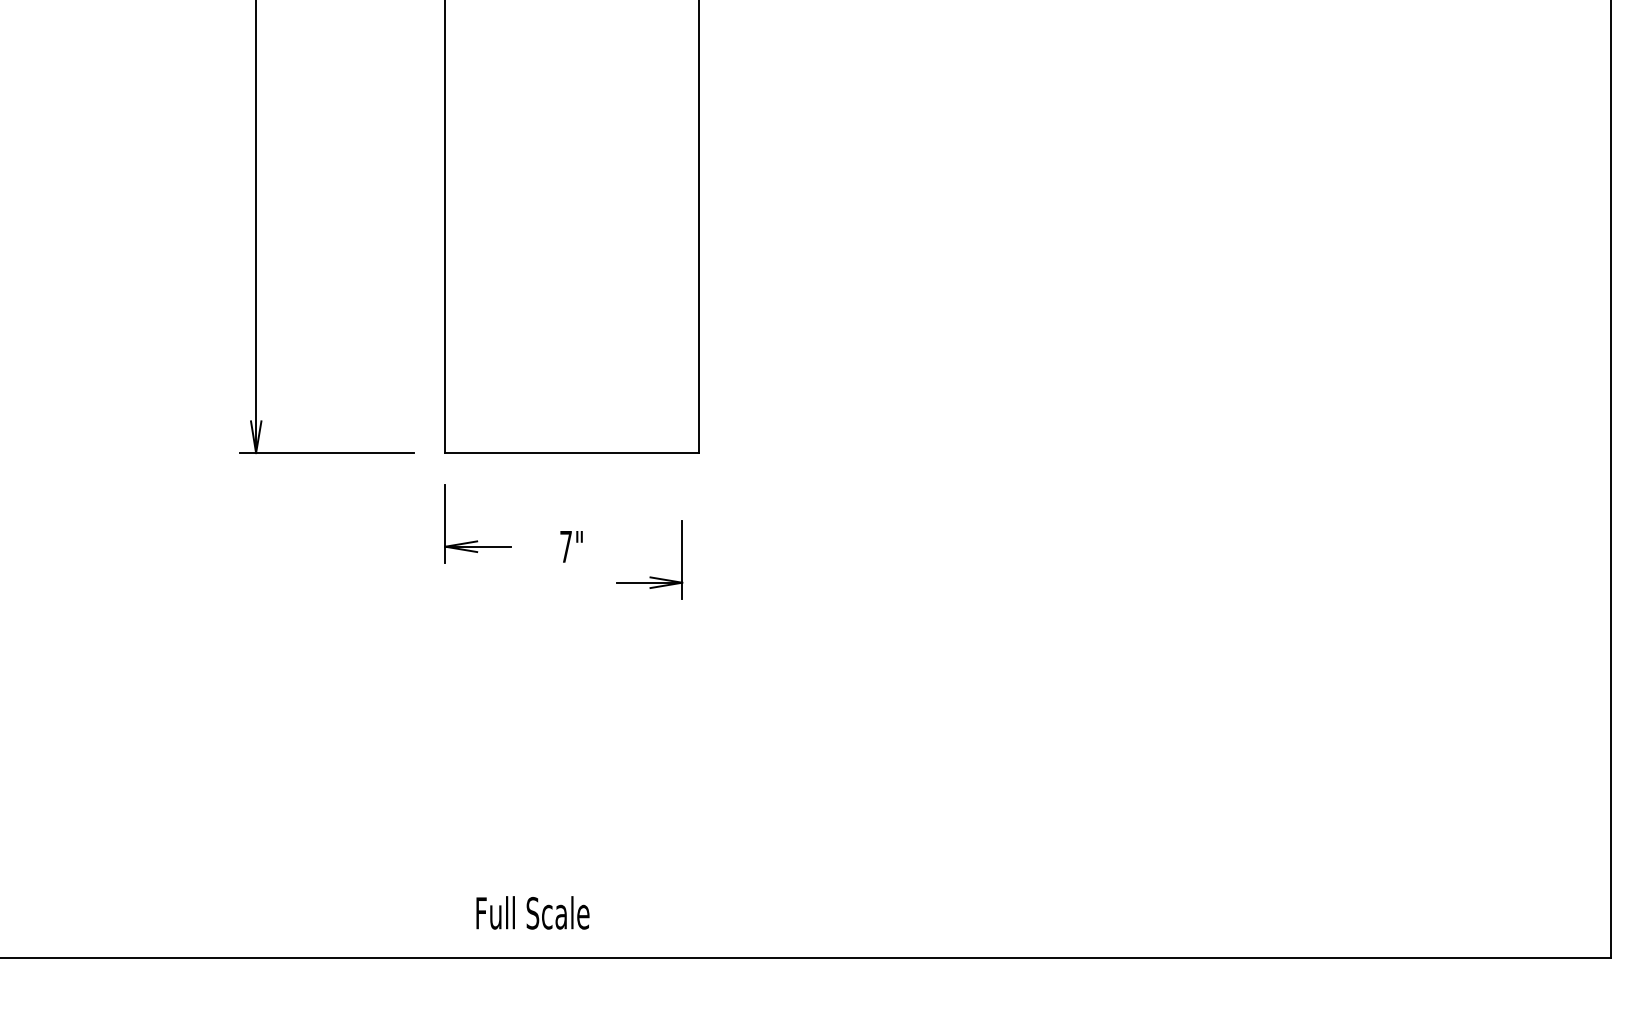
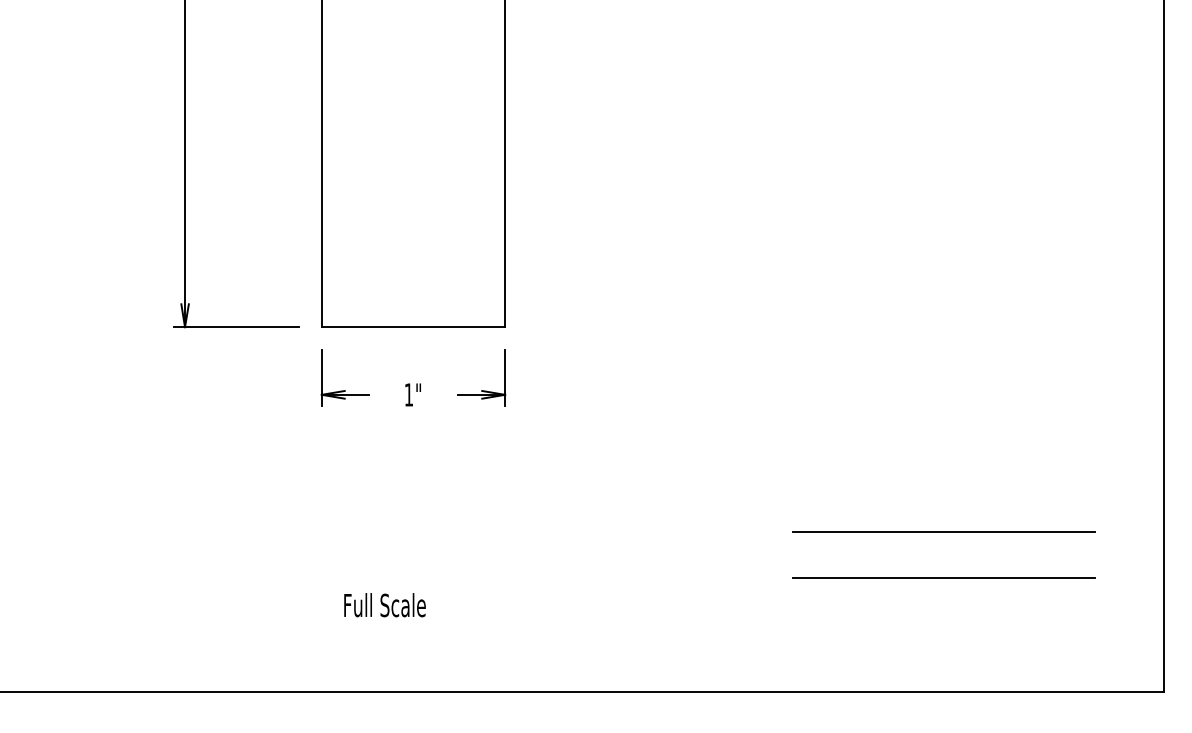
text: (565, 546) -> (408, 394), 7" -> 1"
part: (649, 576) -> (481, 390), moved
line: (1306, 736) -> (943, 531), added
line: (1306, 799) -> (943, 577), added
text: (532, 912) -> (384, 604), moved

